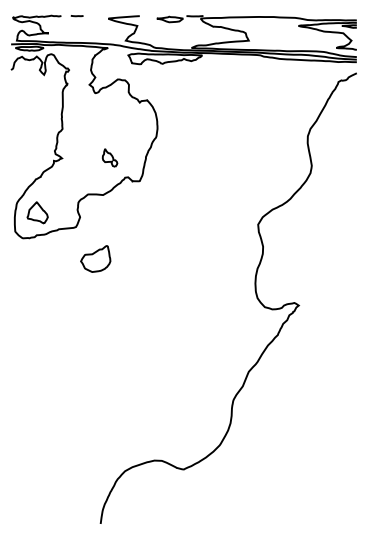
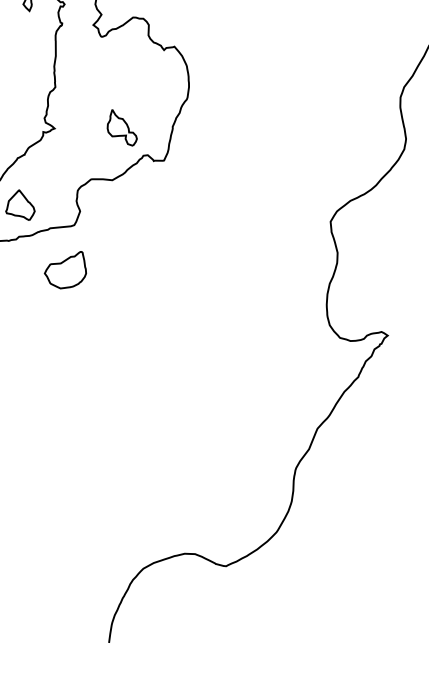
part: (109, 157) -> (121, 127), size x1.43
part: (95, 258) -> (65, 269), moved

